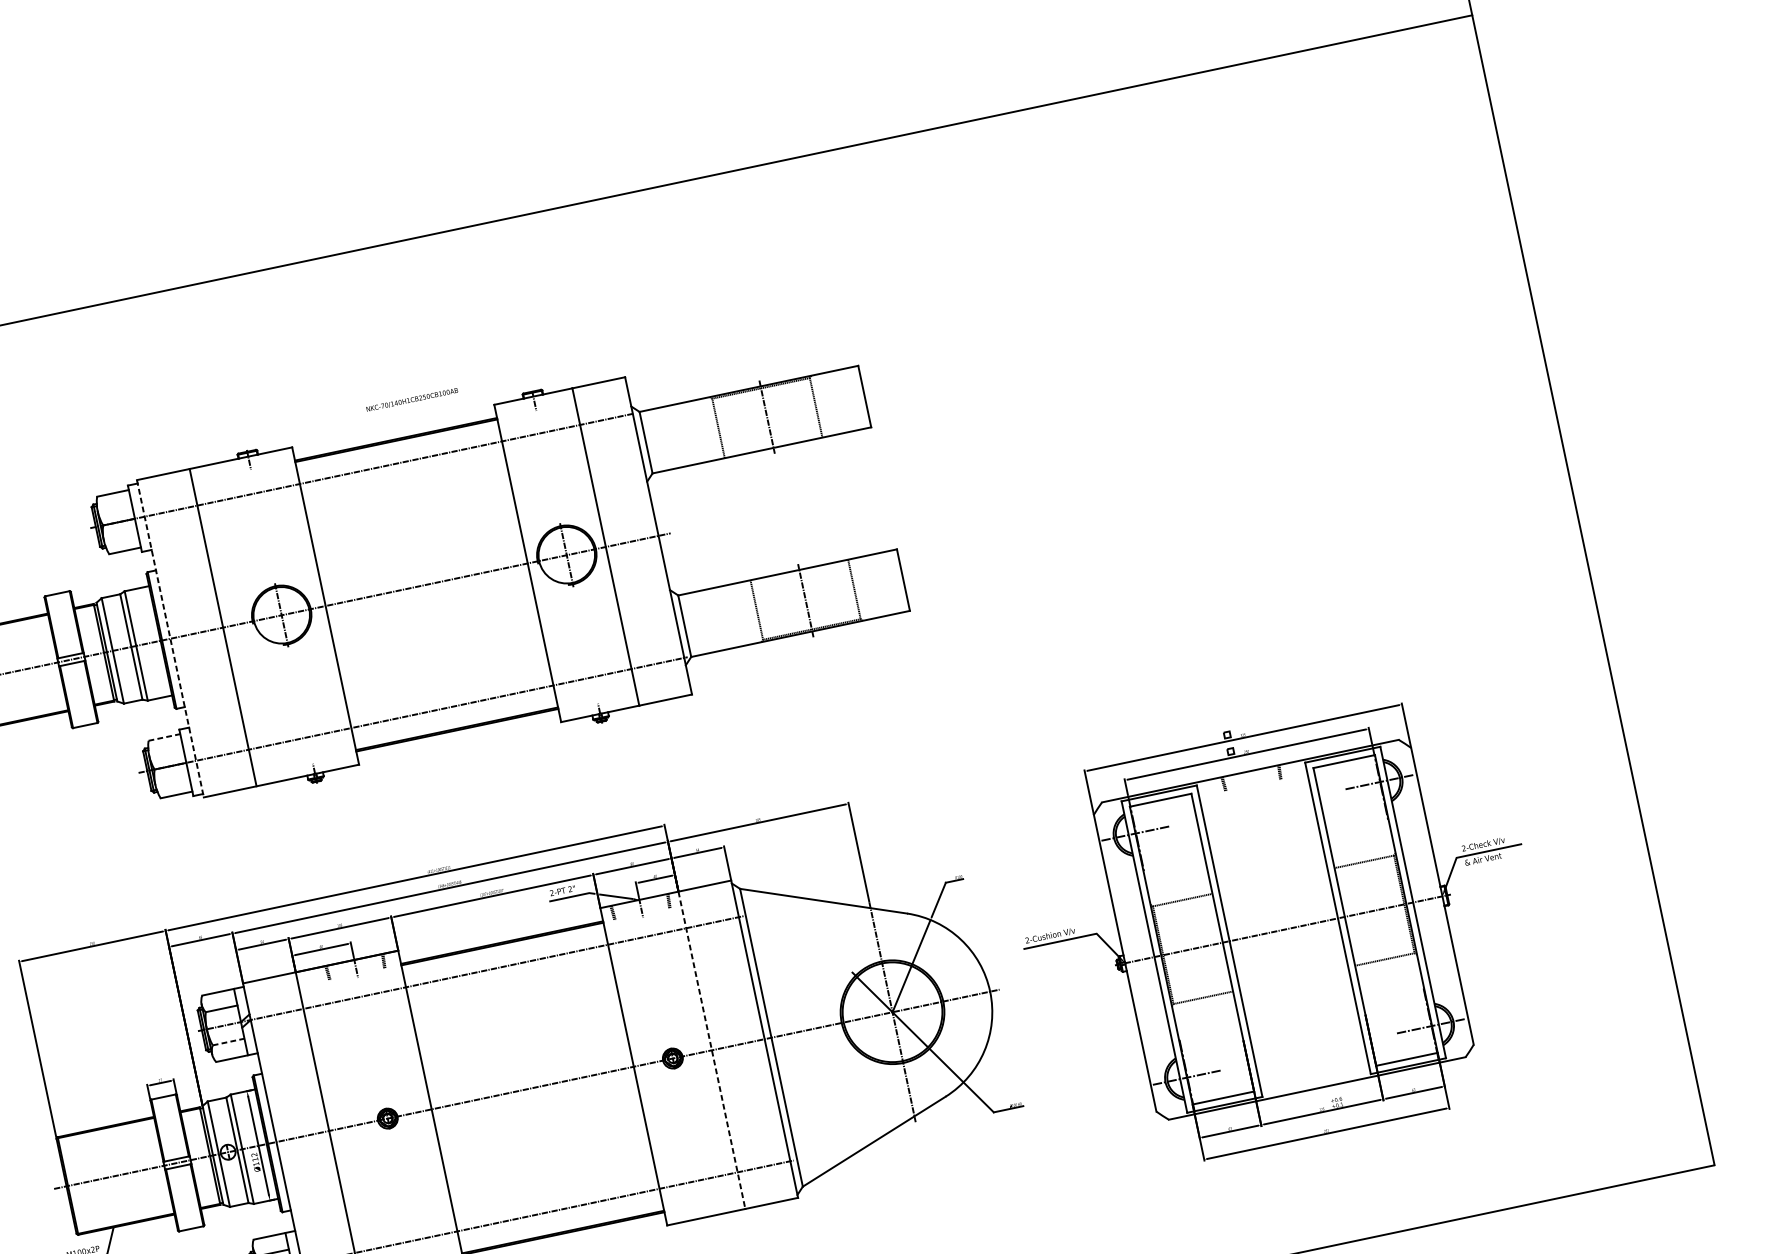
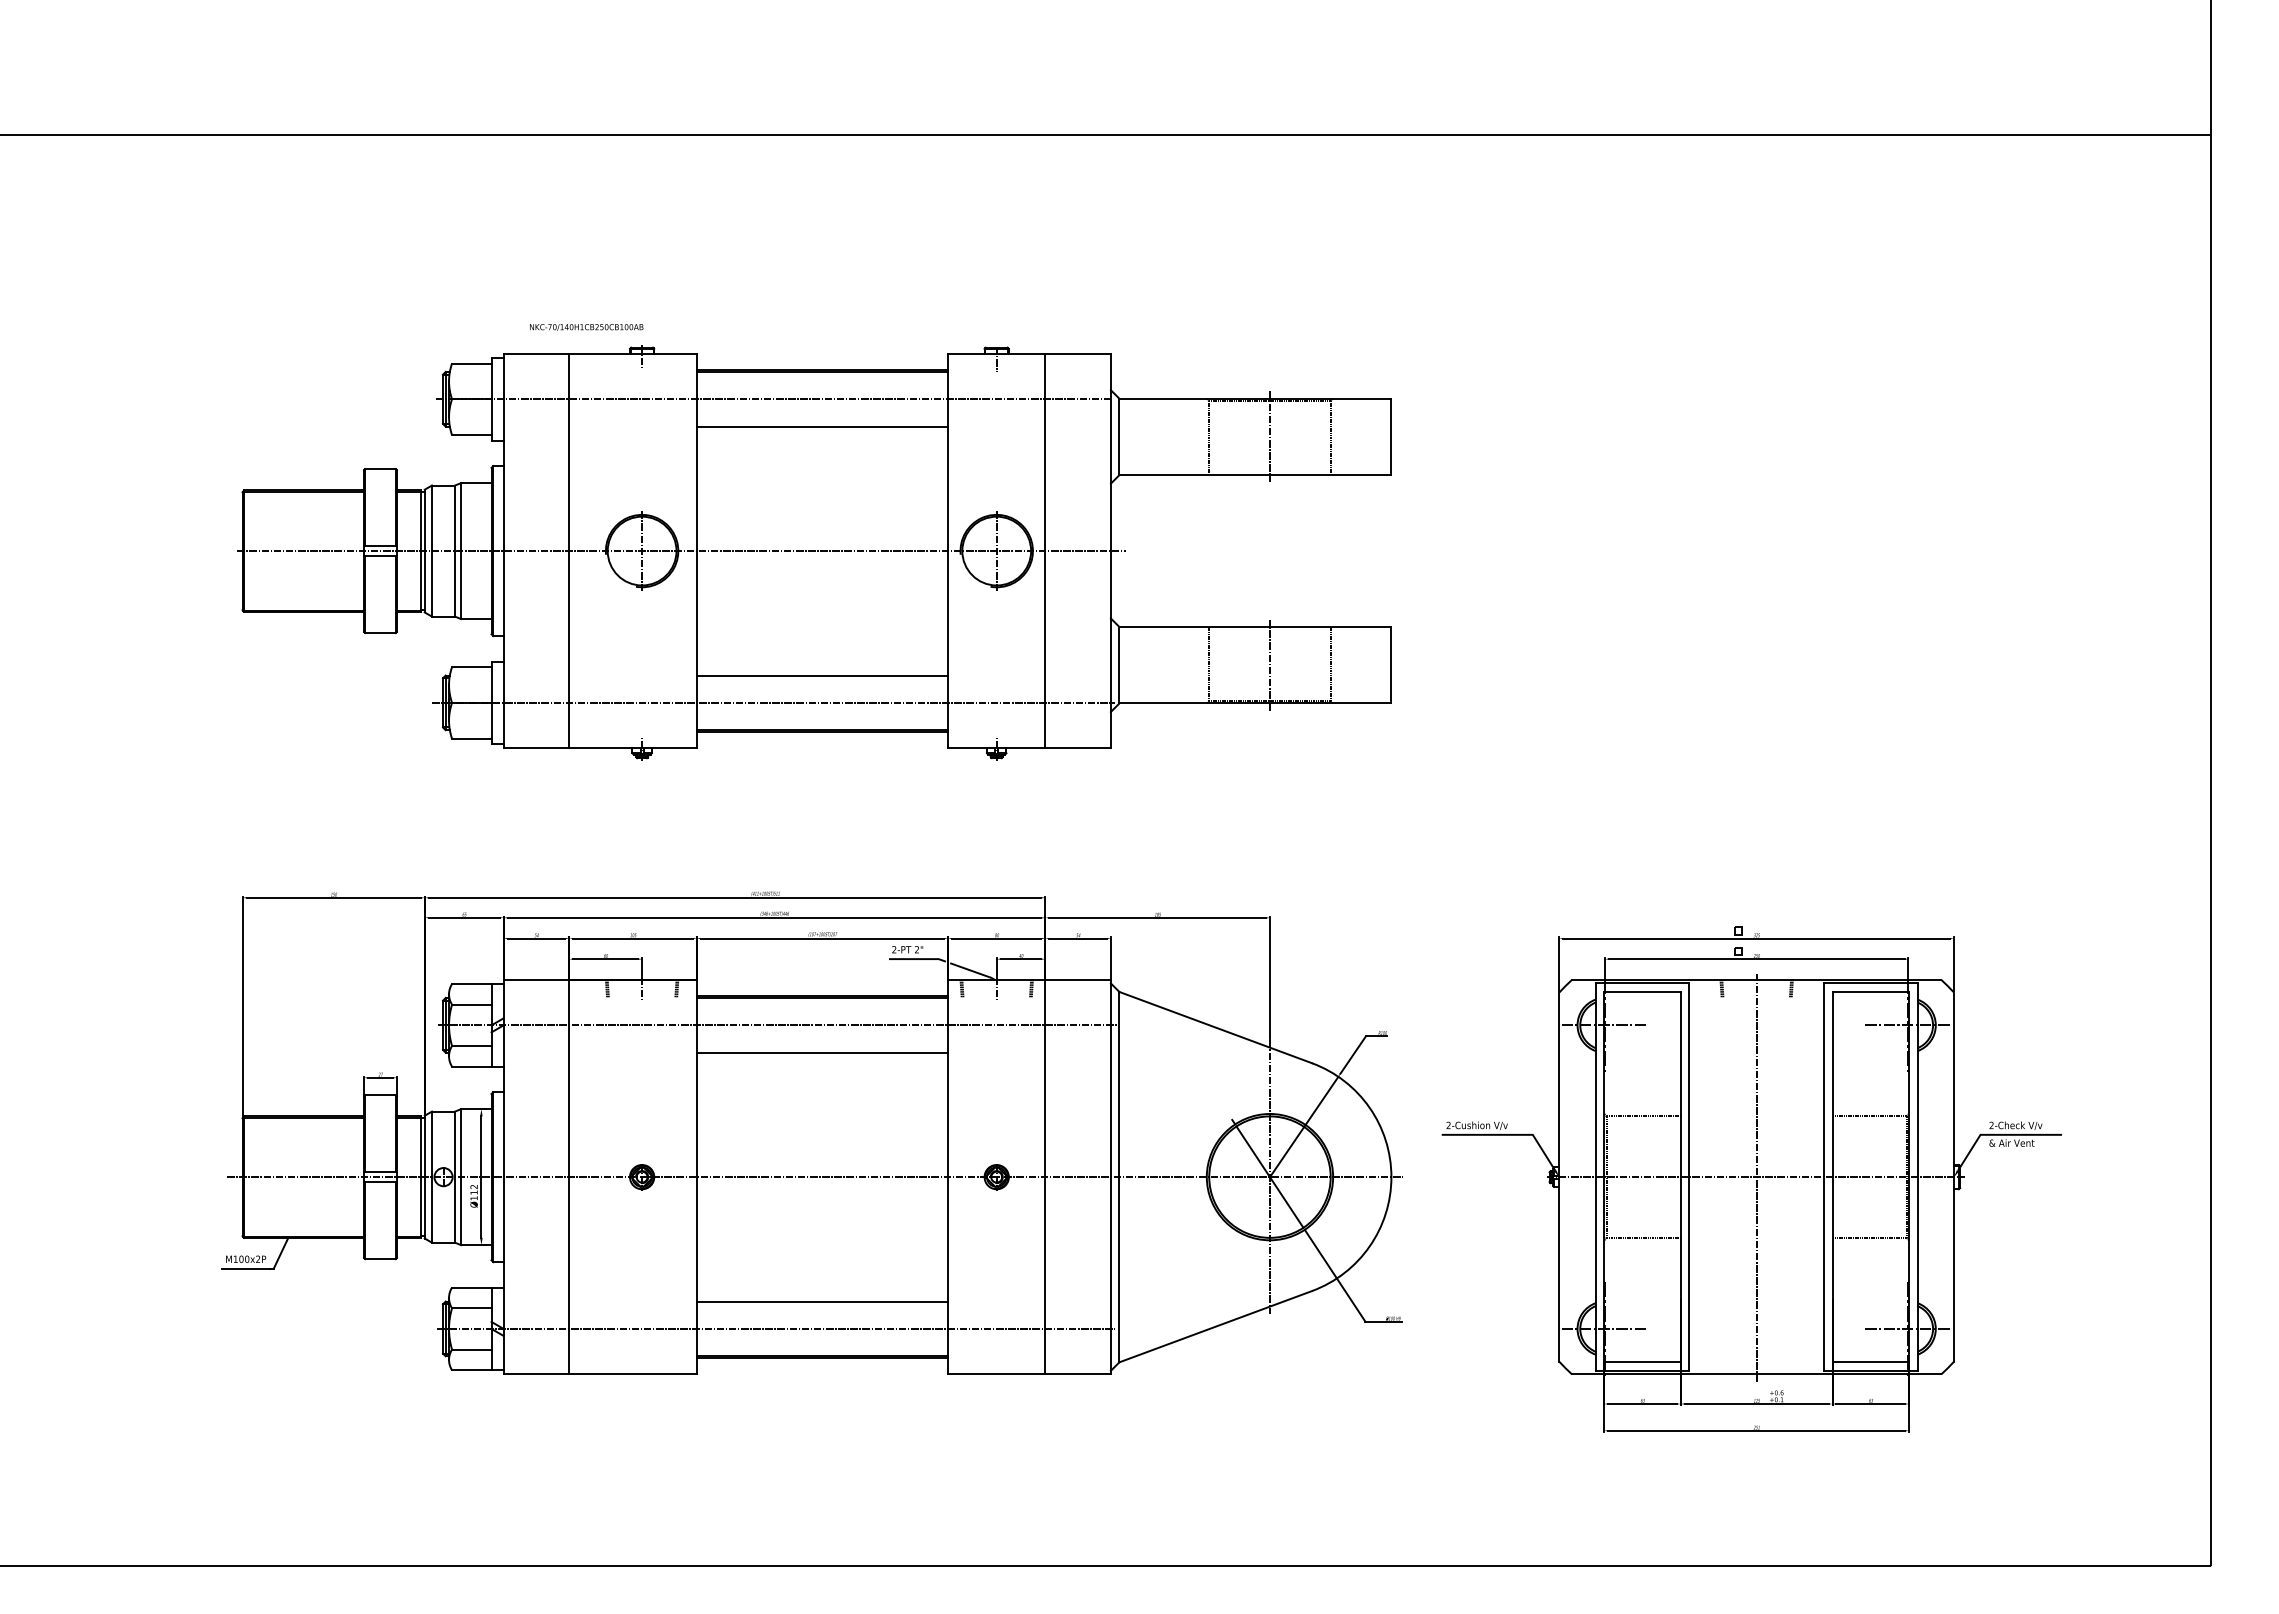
text: (412, 400) -> (586, 327), moved
line: (405, 484) -> (822, 426), added
line: (170, 639) -> (503, 551), dashed -> solid
line: (447, 684) -> (822, 675), added
line: (164, 737) -> (471, 667), dashed -> solid
line: (1283, 930) -> (1756, 1177), added
line: (511, 987) -> (822, 1052), added
line: (228, 1041) -> (471, 1045), dashed -> solid
line: (712, 1050) -> (1045, 1177), dashed -> solid
line: (553, 1188) -> (822, 1301), added

